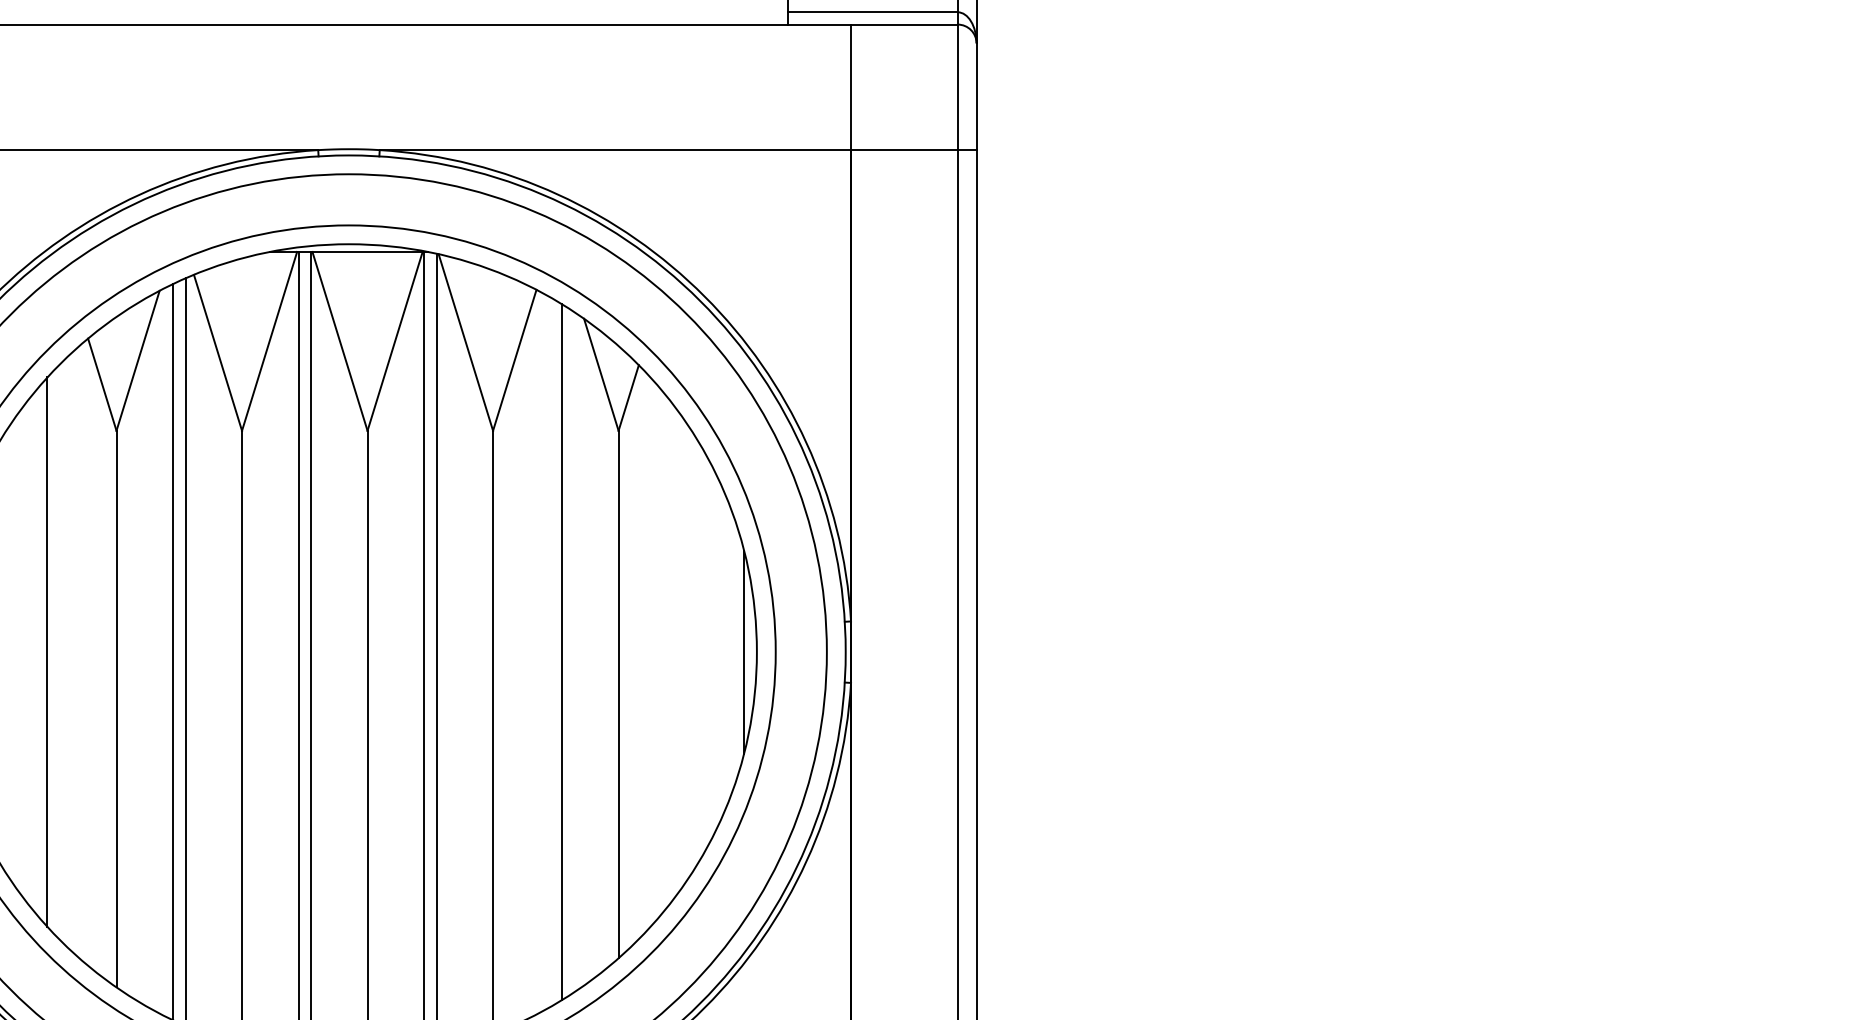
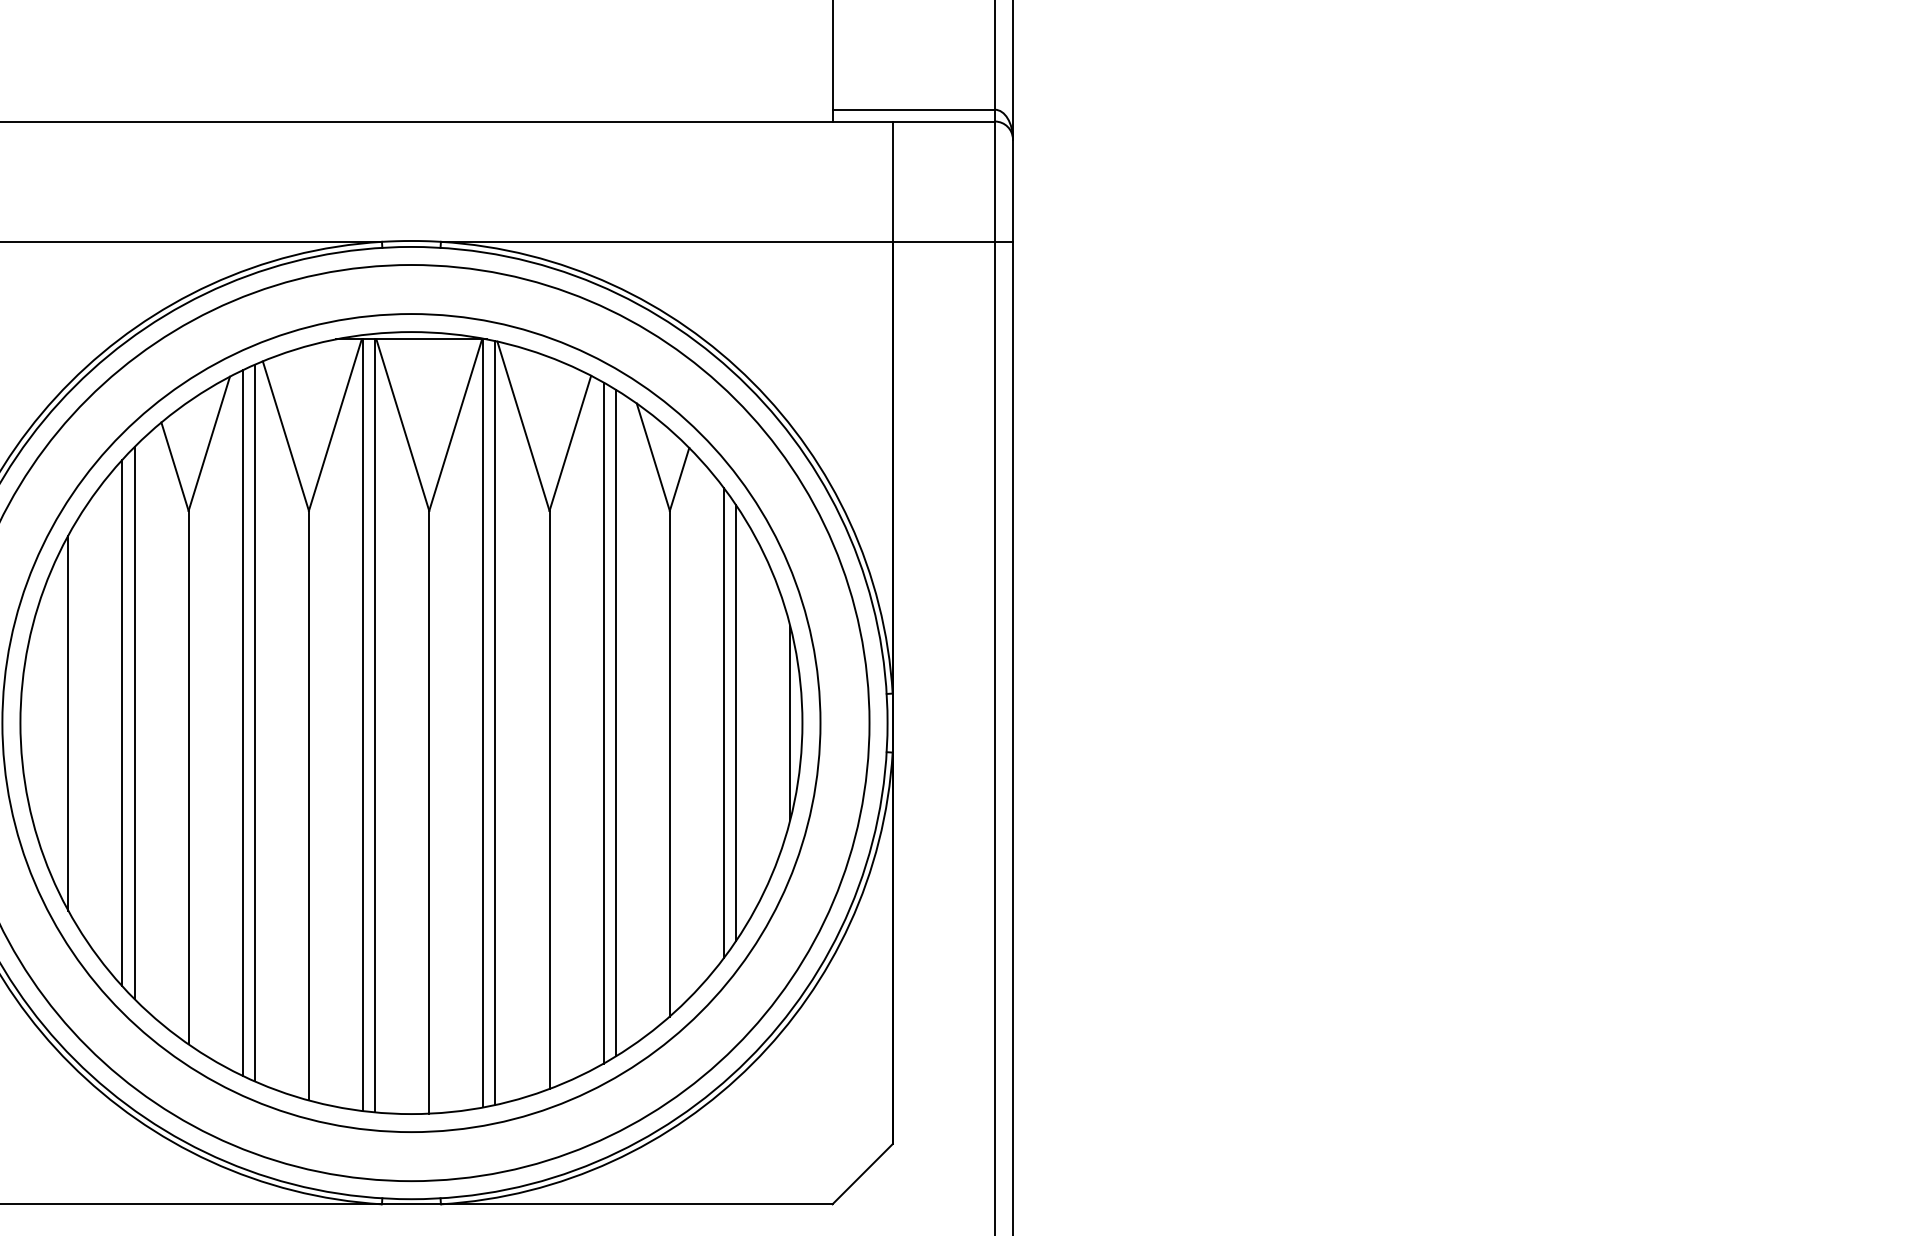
line: (549, 651) -> (603, 722), added
line: (60, 652) -> (134, 723), added
line: (675, 652) -> (724, 723), added
line: (688, 652) -> (736, 723), added

